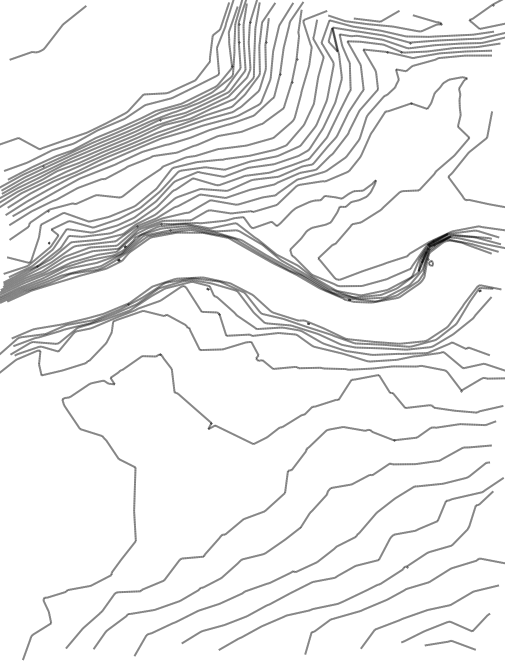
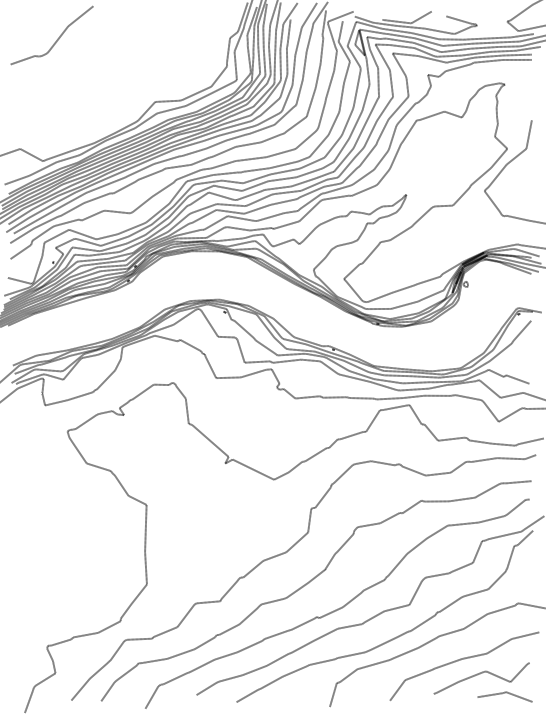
line: (449, 642) -> (504, 694), moved

